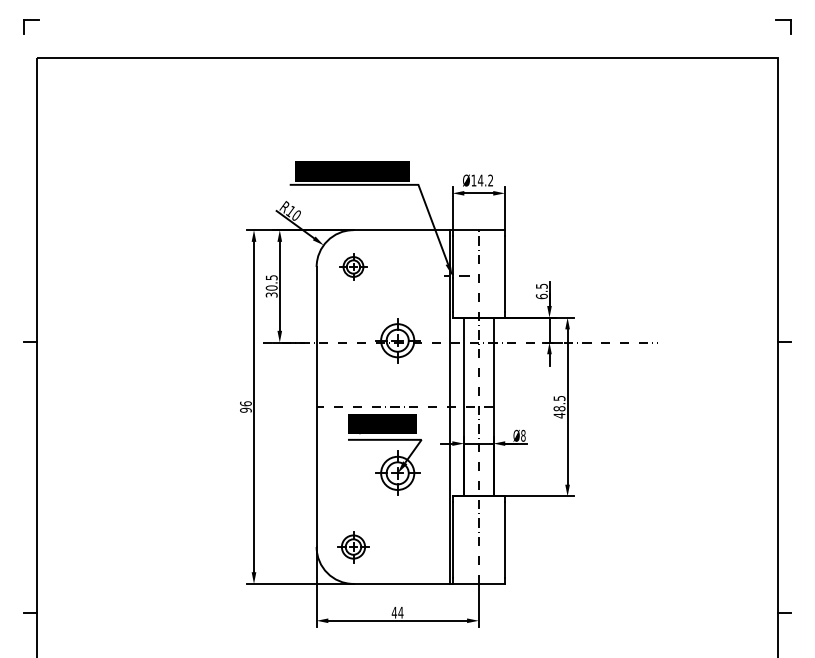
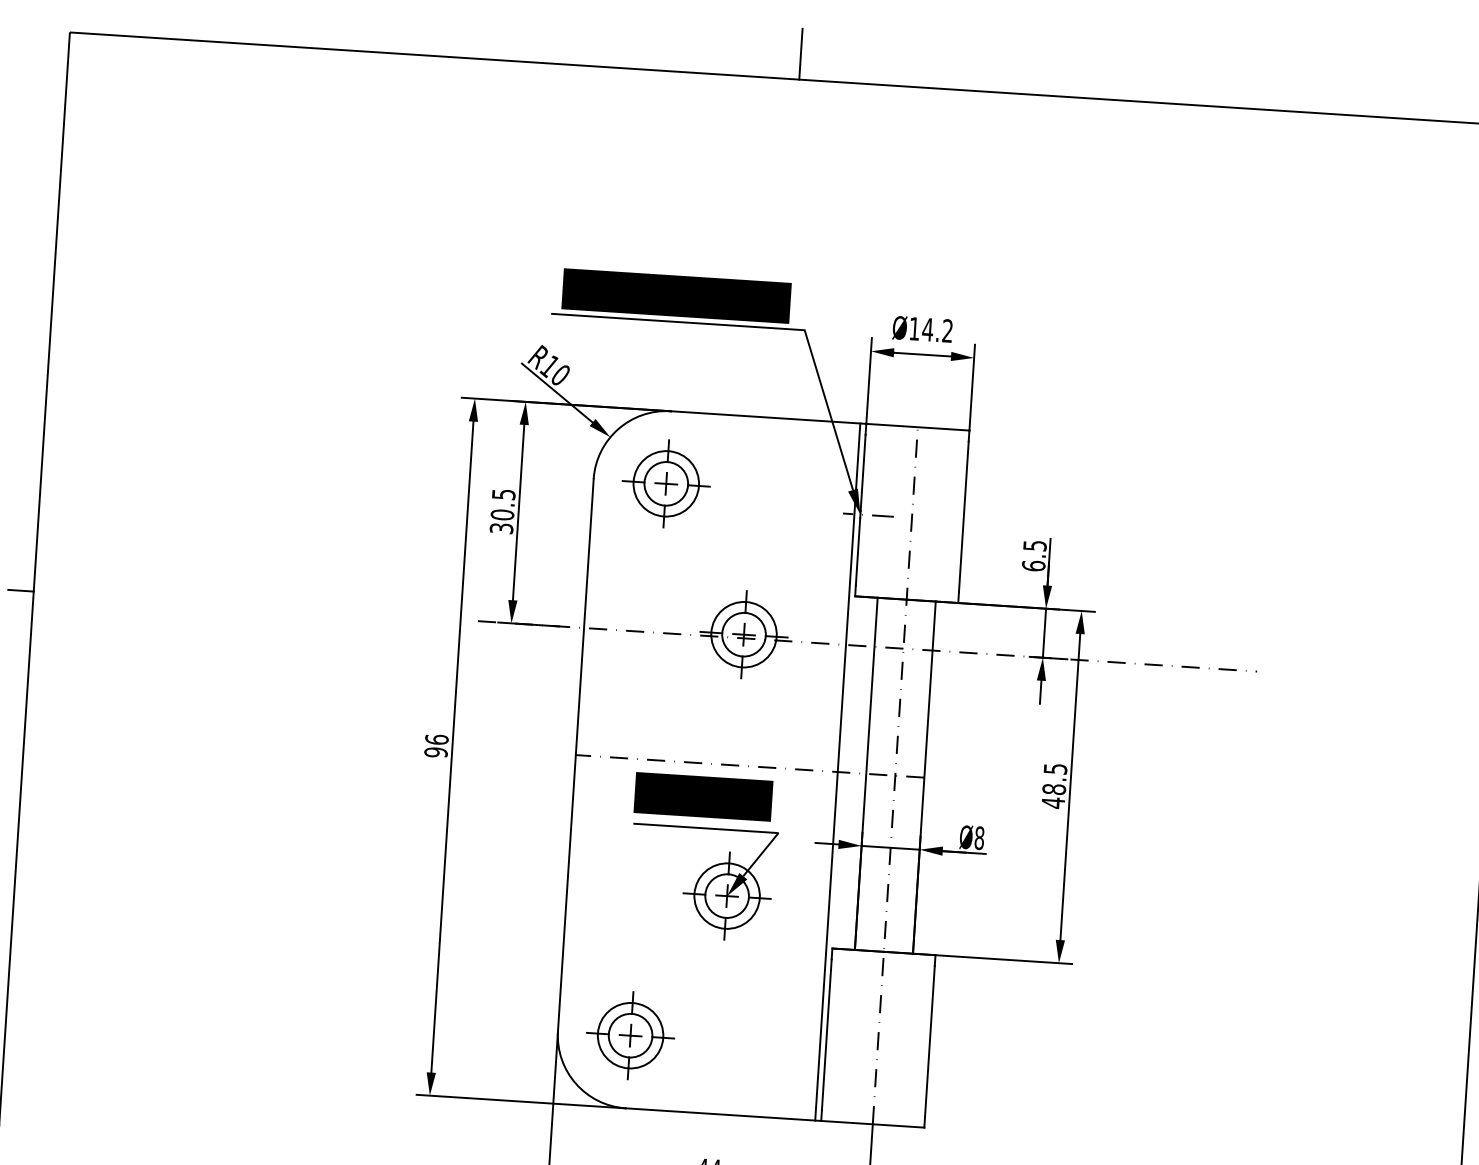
line: (407, 45) -> (800, 54), added
part: (353, 266) -> (666, 482), size x1.67
part: (353, 546) -> (630, 1034), size x1.43

